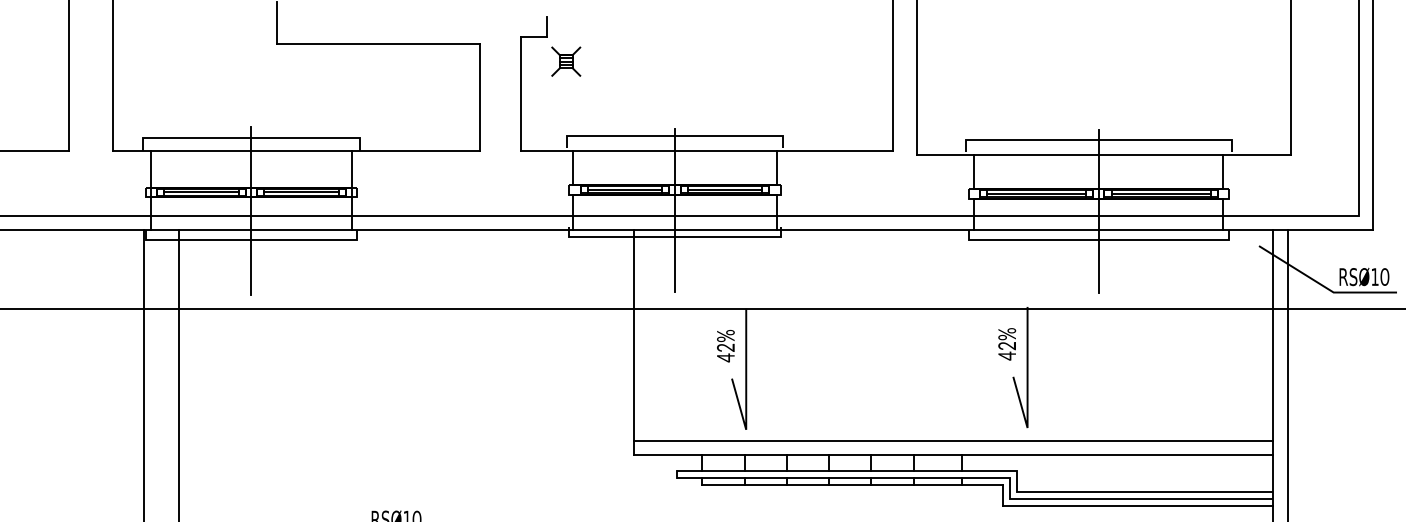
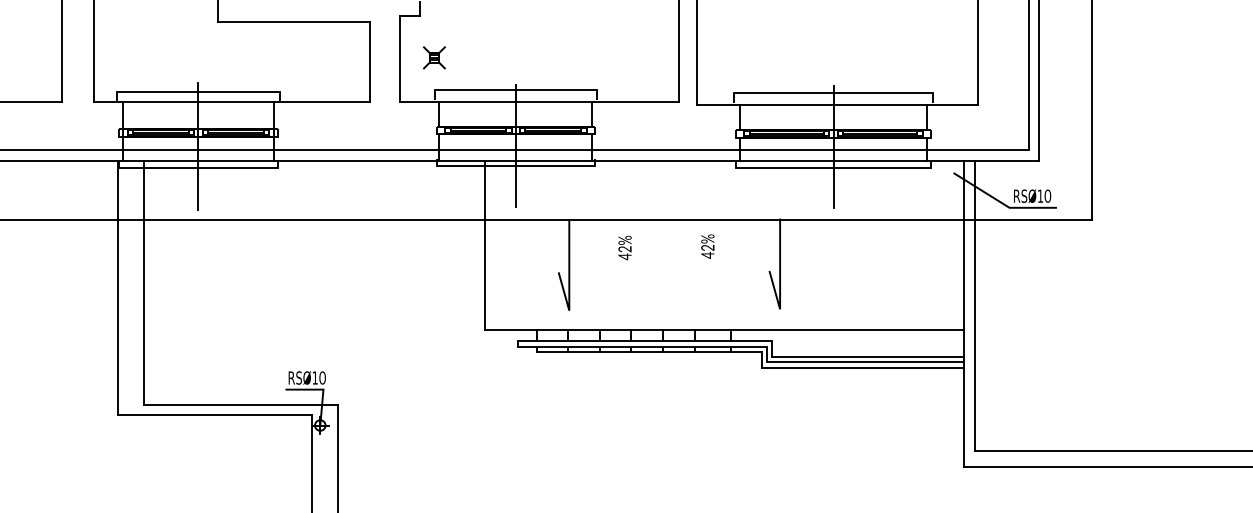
part: (564, 61) -> (433, 57), moved
text: (1006, 344) -> (707, 246), moved
text: (725, 345) -> (624, 247), moved
line: (953, 441) -> (724, 319), removed

